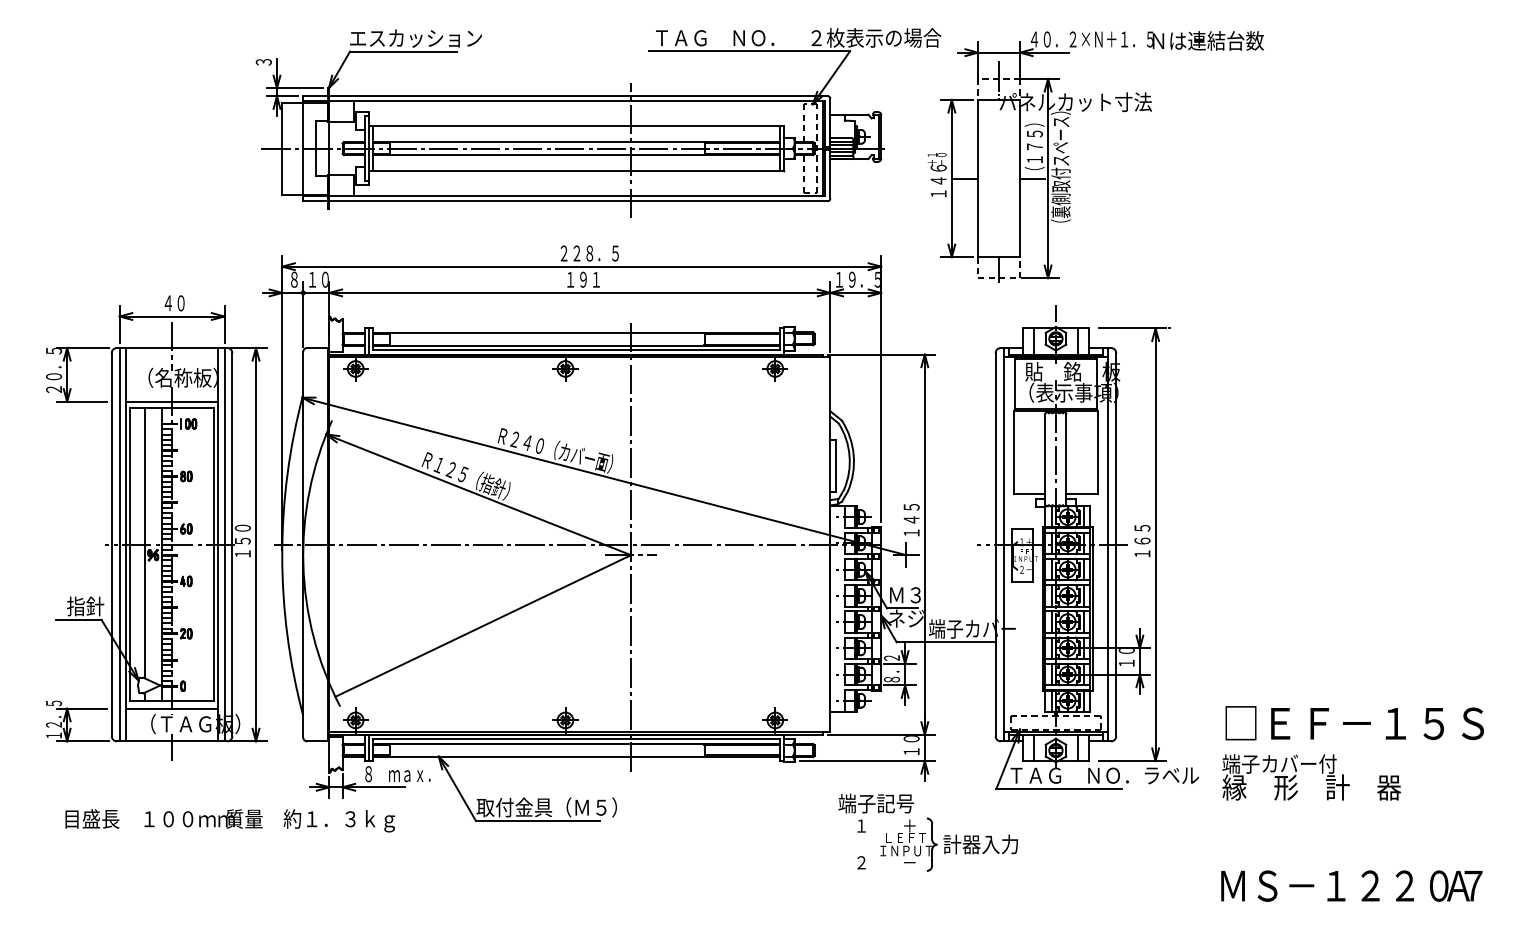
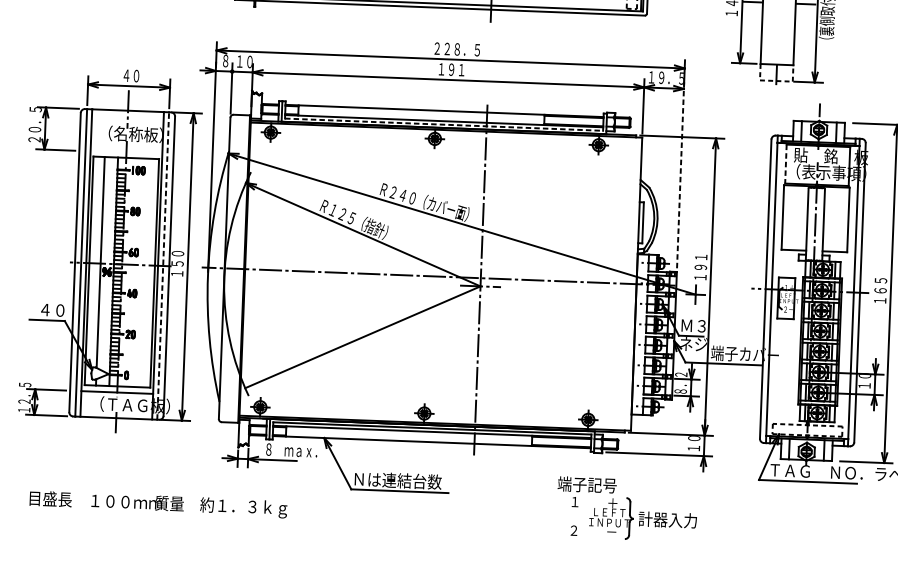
line: (576, 350) -> (444, 124), solid -> dashed
line: (1015, 383) -> (786, 163), solid -> dashed
line: (171, 401) -> (126, 152), removed
line: (881, 402) -> (680, 174), solid -> dashed
text: (911, 513) -> (700, 262), １４５ -> １９１
line: (224, 544) -> (163, 265), solid -> dashed
text: (85, 606) -> (52, 310), 指針 -> ４０
text: (546, 807) -> (406, 481), 取付金具（Ｍ５） -> Ｎは連結台数
text: (229, 820) -> (157, 504), moved
part: (927, 832) -> (626, 509), moved

